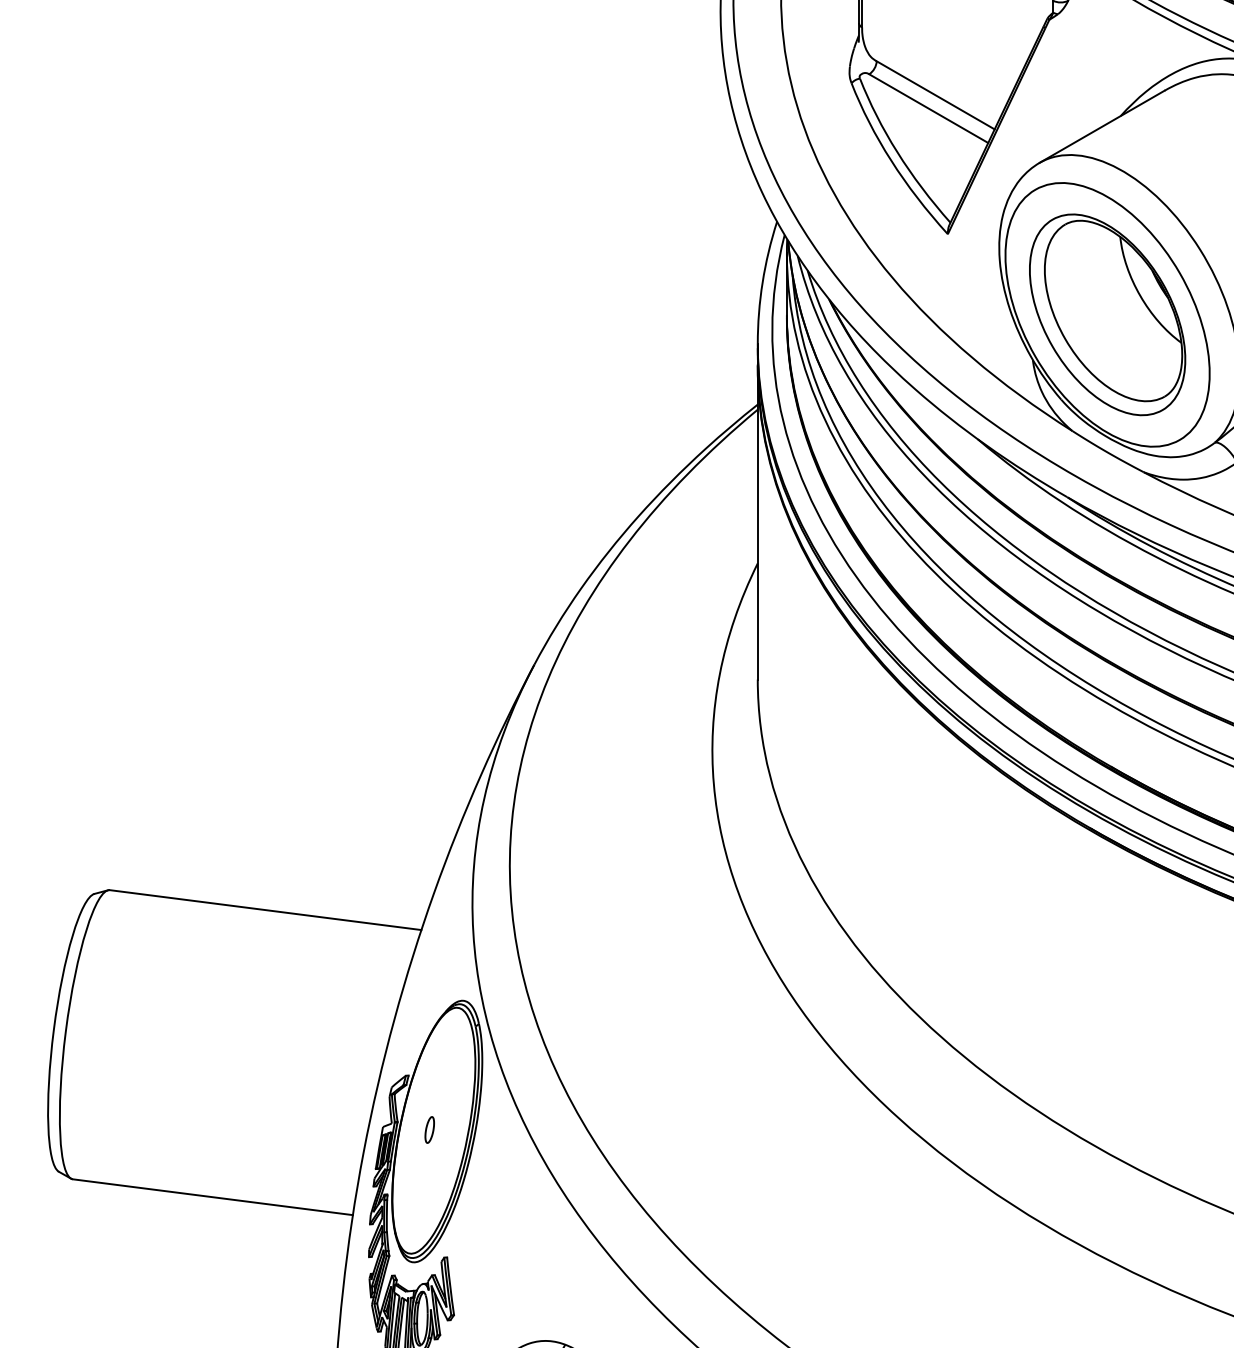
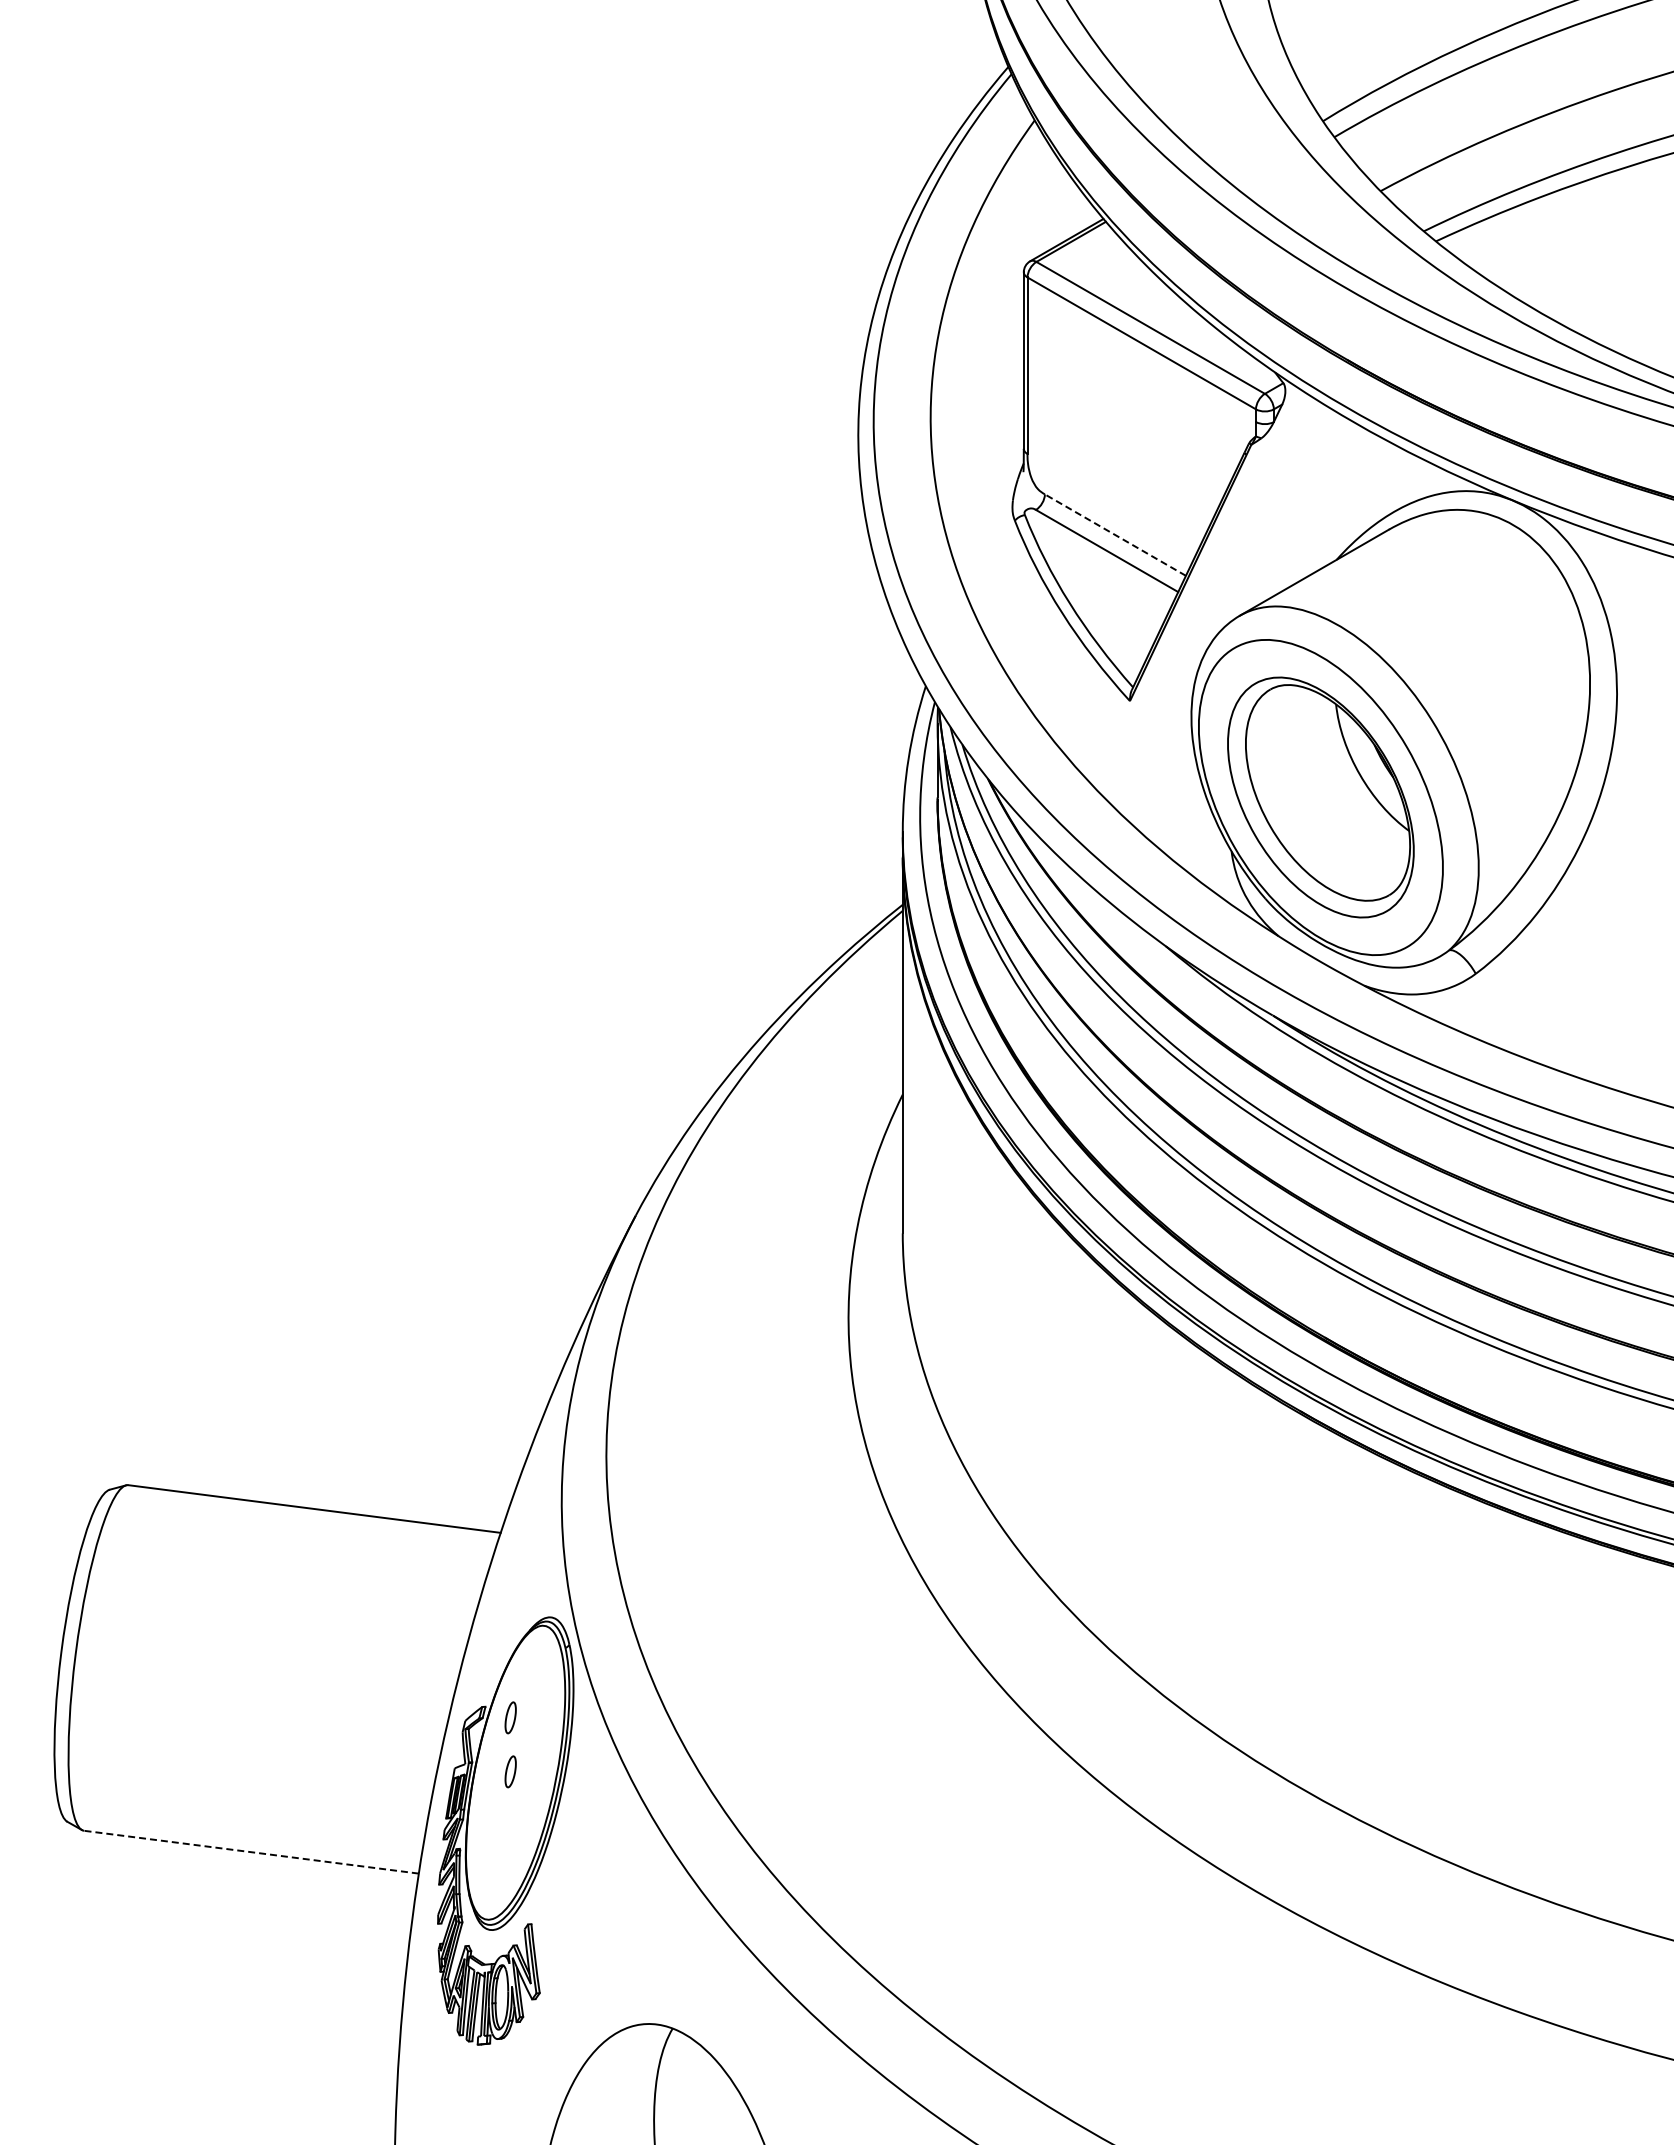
line: (935, 94) -> (1115, 534), solid -> dashed
part: (429, 1084) -> (510, 1717), added
line: (212, 1197) -> (251, 1852), solid -> dashed

